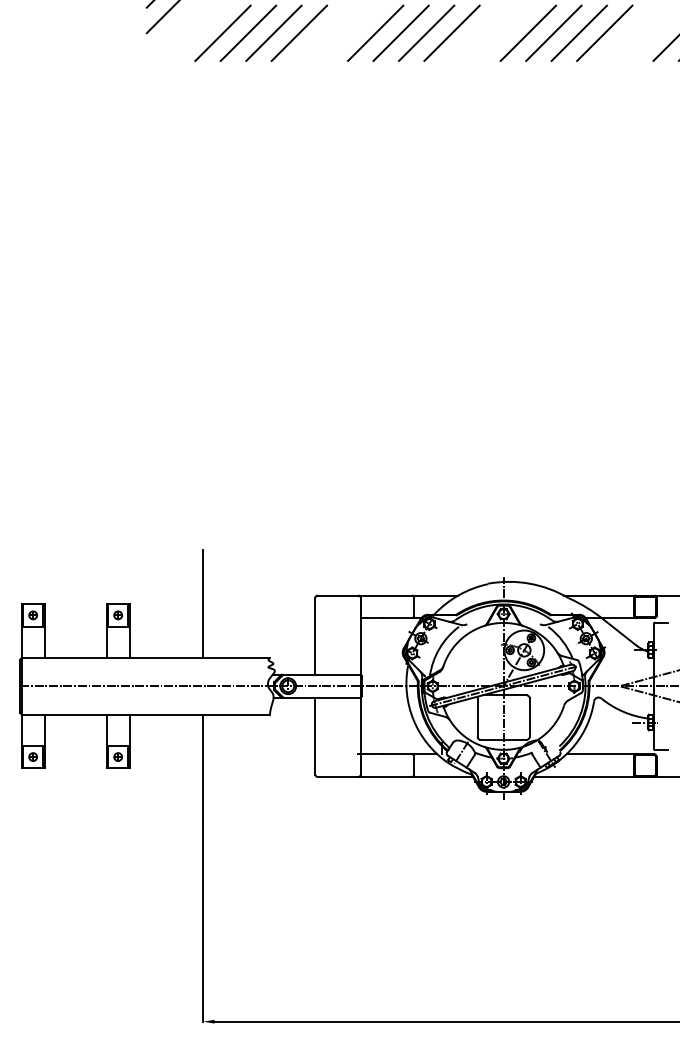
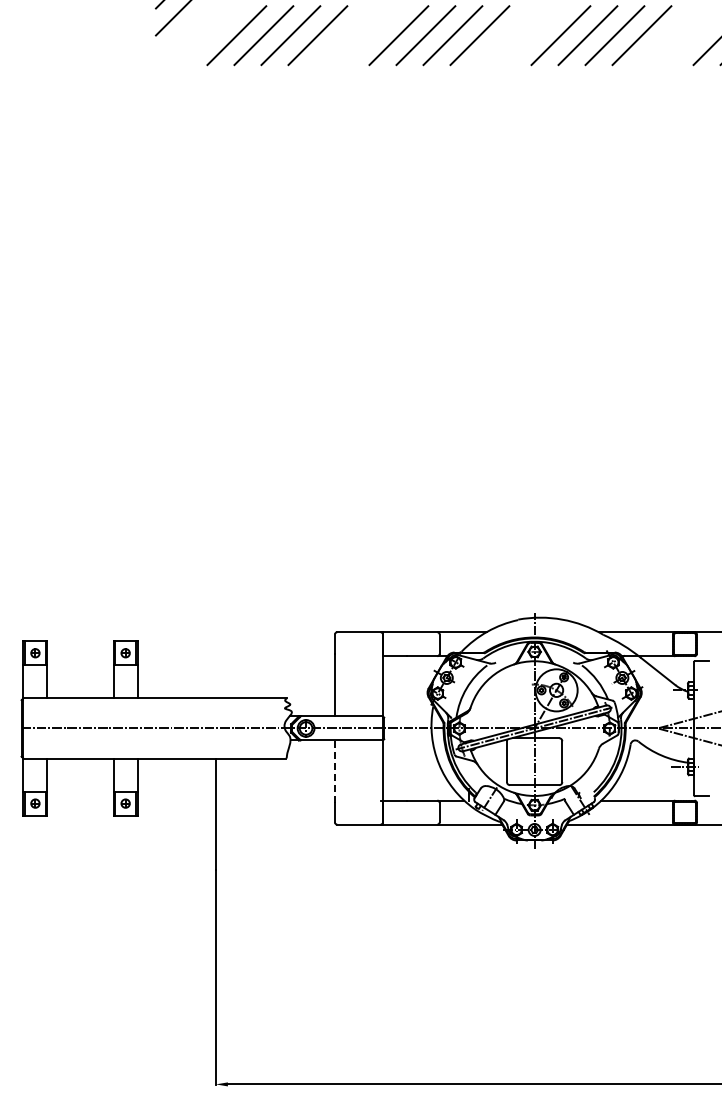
line: (202, 603) -> (215, 640), removed
line: (315, 726) -> (334, 771), solid -> dashed

